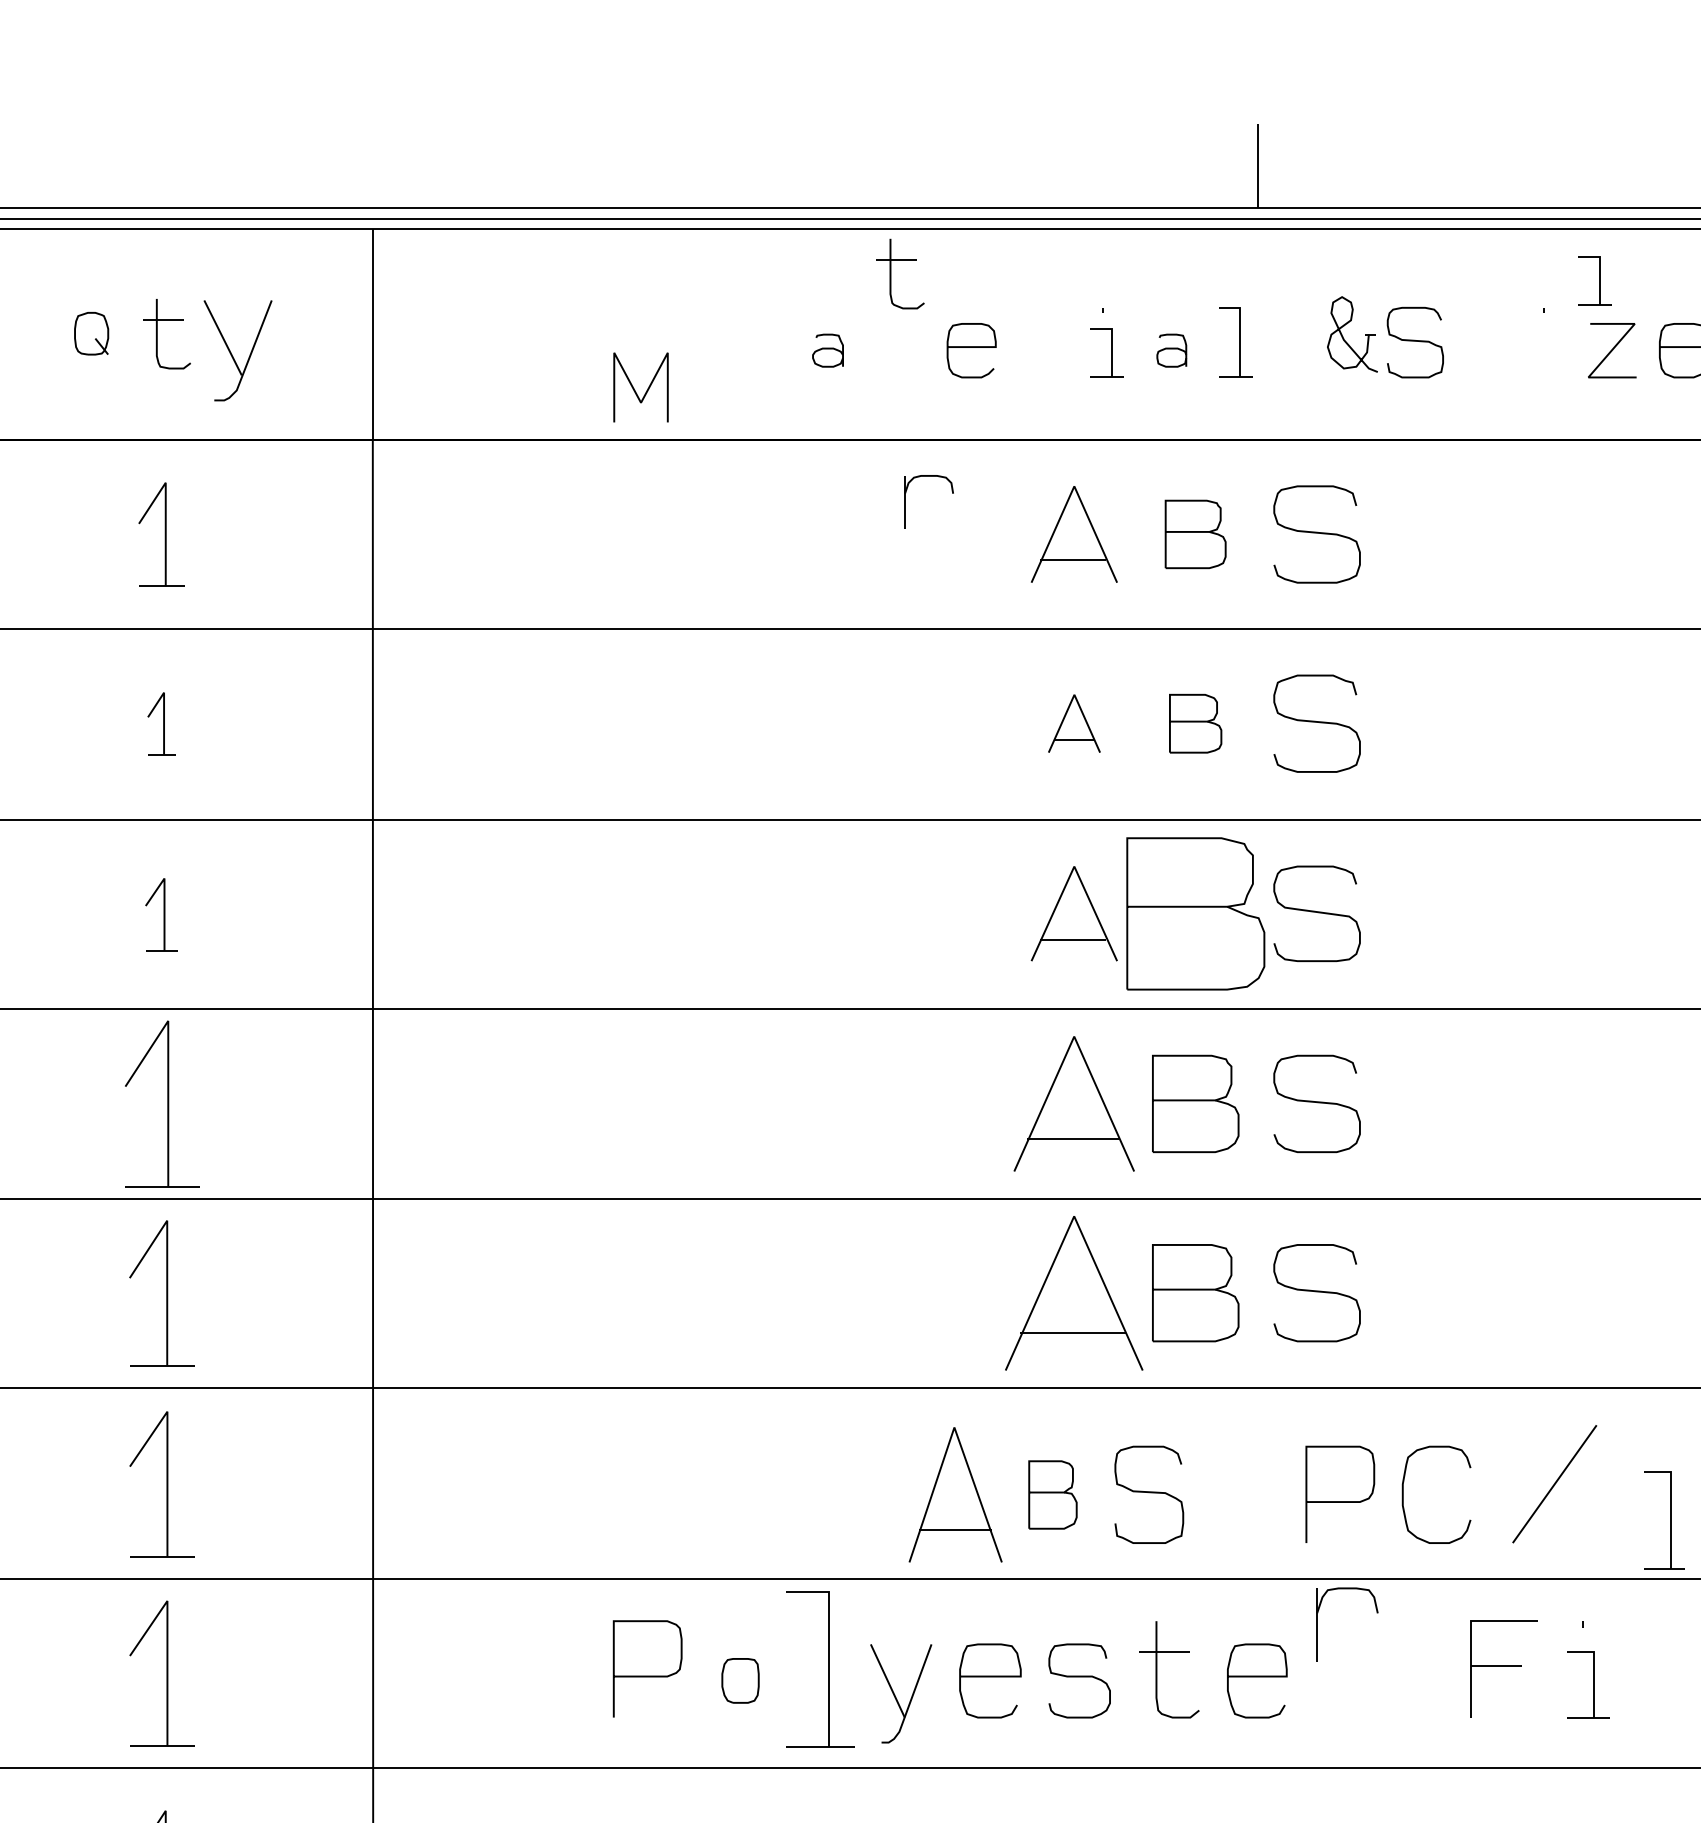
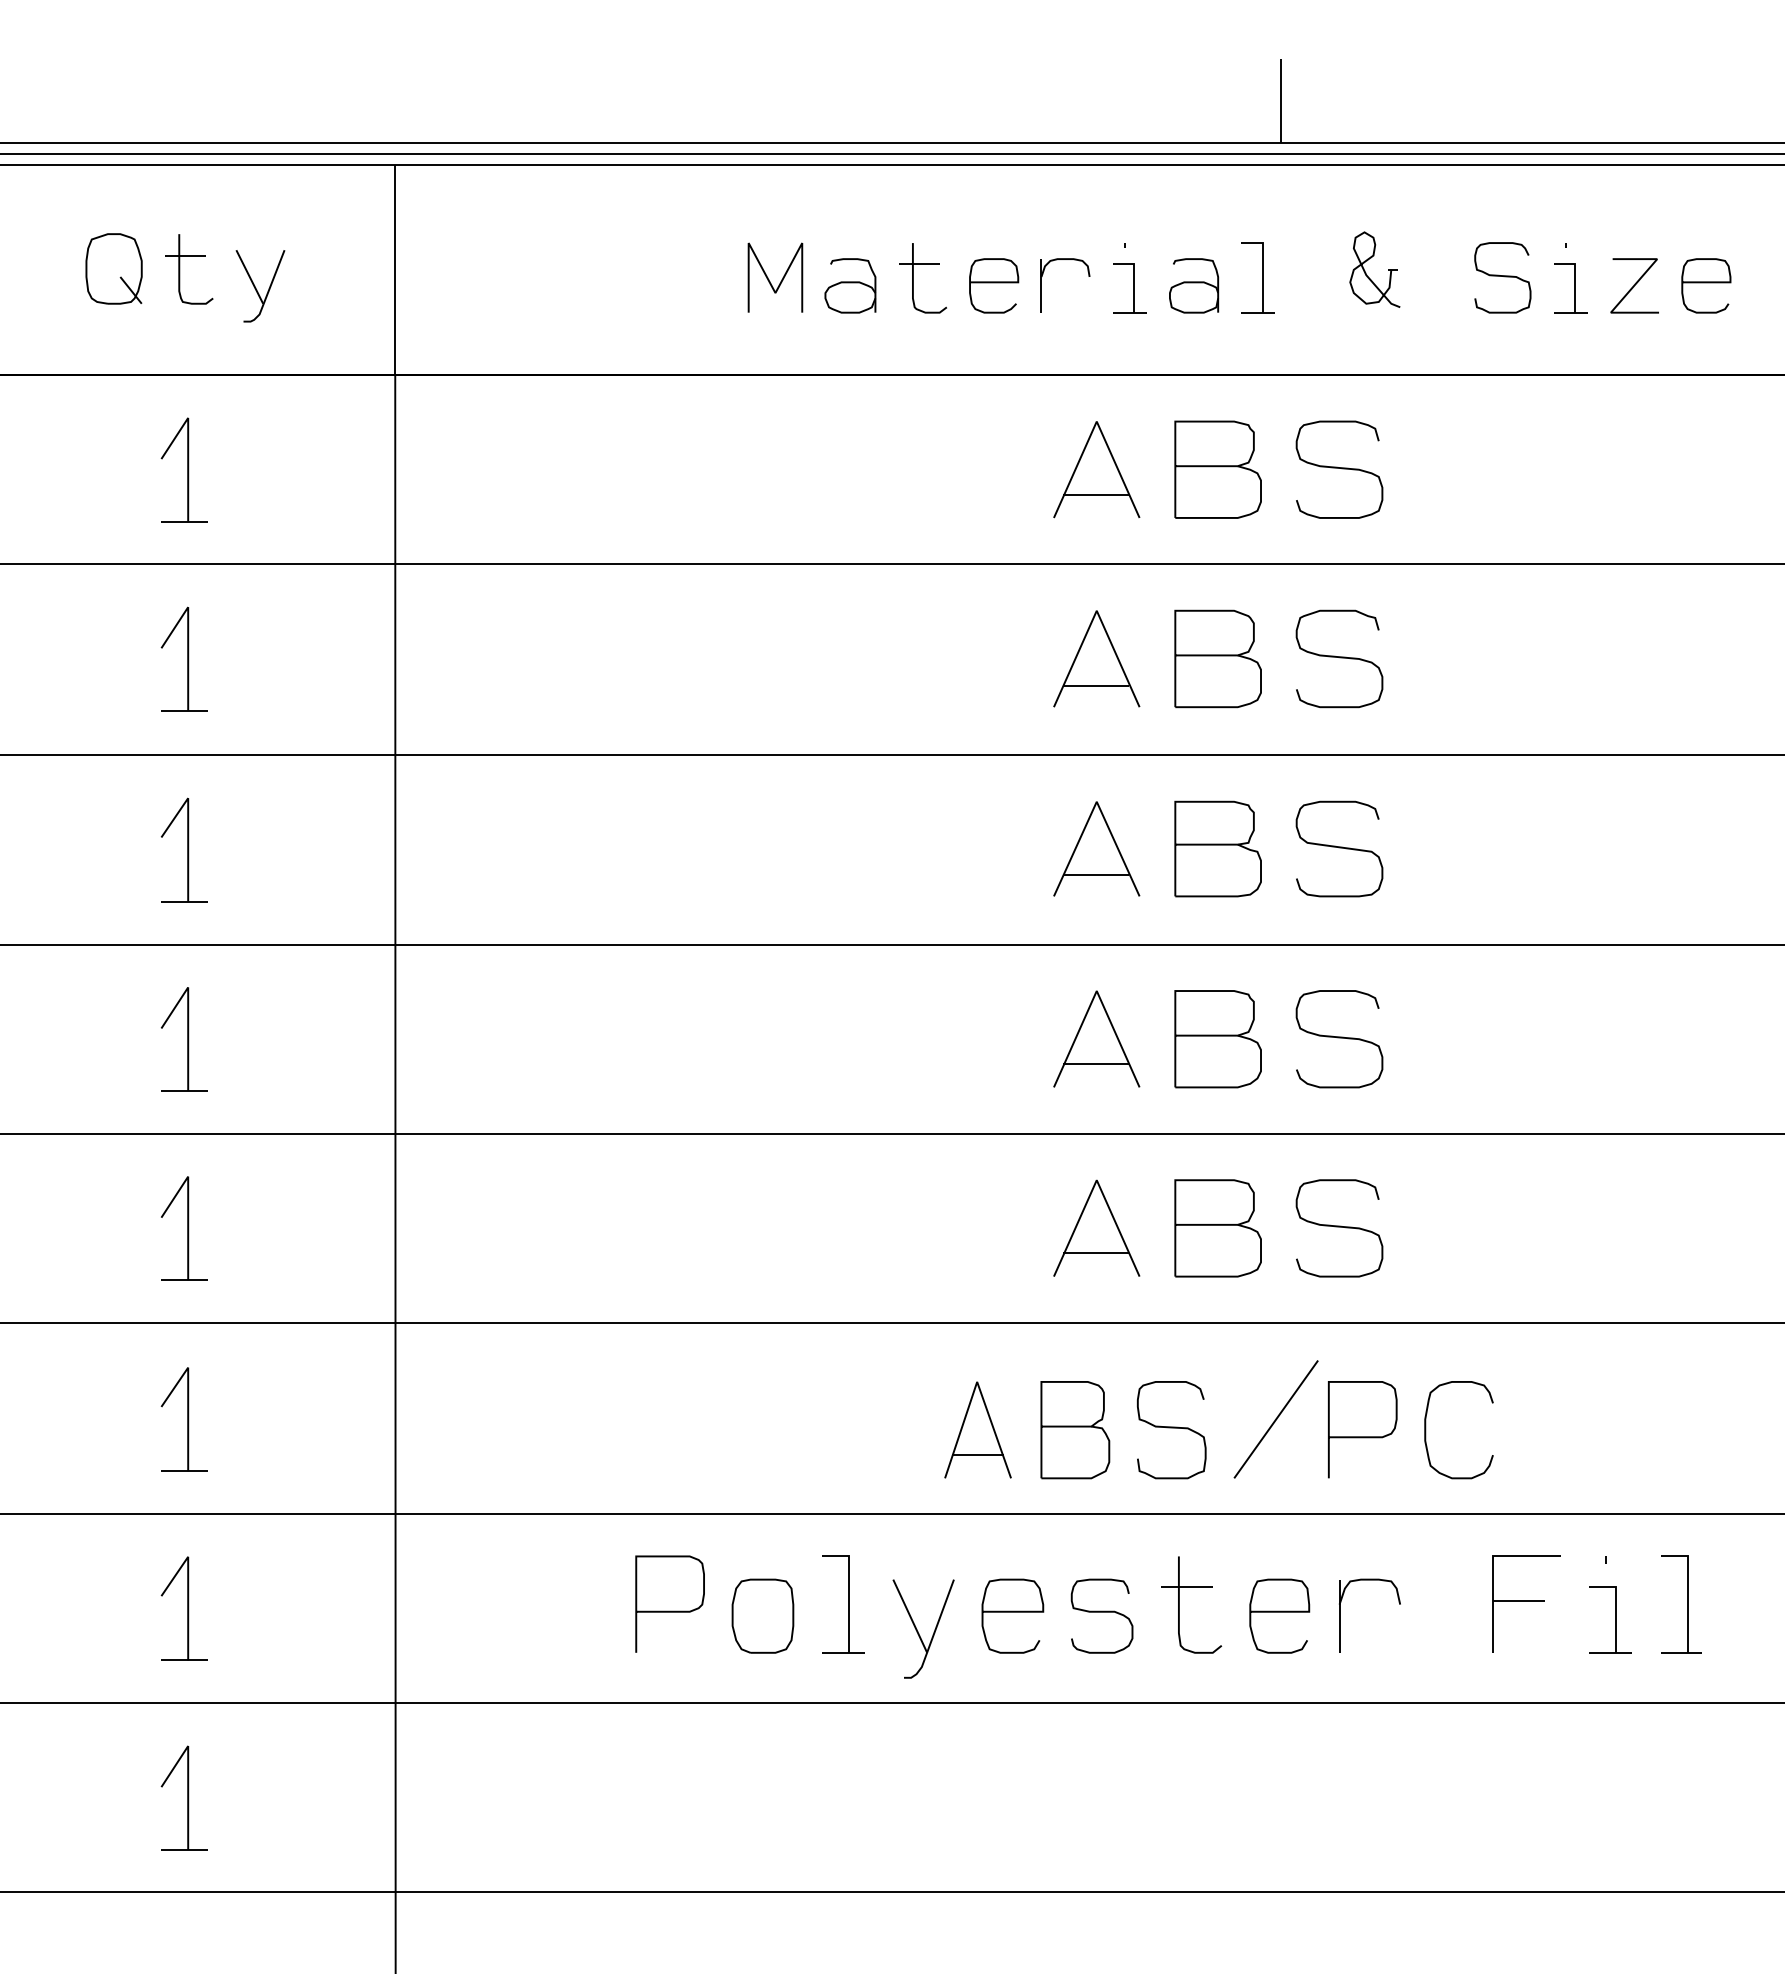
part: (891, 274) -> (913, 278), moved
part: (1595, 281) -> (1570, 288), moved
part: (91, 333) -> (113, 268), size x1.67
curve: (1415, 341) -> (1502, 276), moved
part: (828, 350) -> (850, 285), size x1.67
part: (1172, 350) -> (1194, 285), size x1.67
part: (238, 351) -> (260, 286), size x0.71
curve: (635, 389) -> (769, 279), moved
part: (905, 502) -> (1041, 285), moved
part: (1195, 534) -> (1217, 469), size x1.43
part: (161, 723) -> (183, 658), size x1.67
part: (1074, 723) -> (1096, 658), size x1.67
part: (1195, 723) -> (1217, 658), size x1.67
part: (1195, 913) -> (1217, 848), size x0.62
part: (161, 914) -> (183, 849), size x1.43
part: (1074, 1103) -> (1096, 1038), size x0.71
part: (161, 1104) -> (183, 1039), size x0.62
part: (1074, 1292) -> (1096, 1227), size x0.62
part: (162, 1293) -> (184, 1228), size x0.71
part: (161, 1484) -> (183, 1419), size x0.71
line: (1554, 1484) -> (1275, 1419), moved
part: (955, 1494) -> (977, 1429), size x0.71
part: (1053, 1495) -> (1075, 1430), size x1.43
part: (1665, 1520) -> (1681, 1604), moved
part: (1318, 1624) -> (1340, 1615), moved
part: (821, 1669) -> (843, 1604), size x0.62
part: (161, 1673) -> (183, 1608), size x0.71
part: (740, 1680) -> (762, 1615), size x1.67

